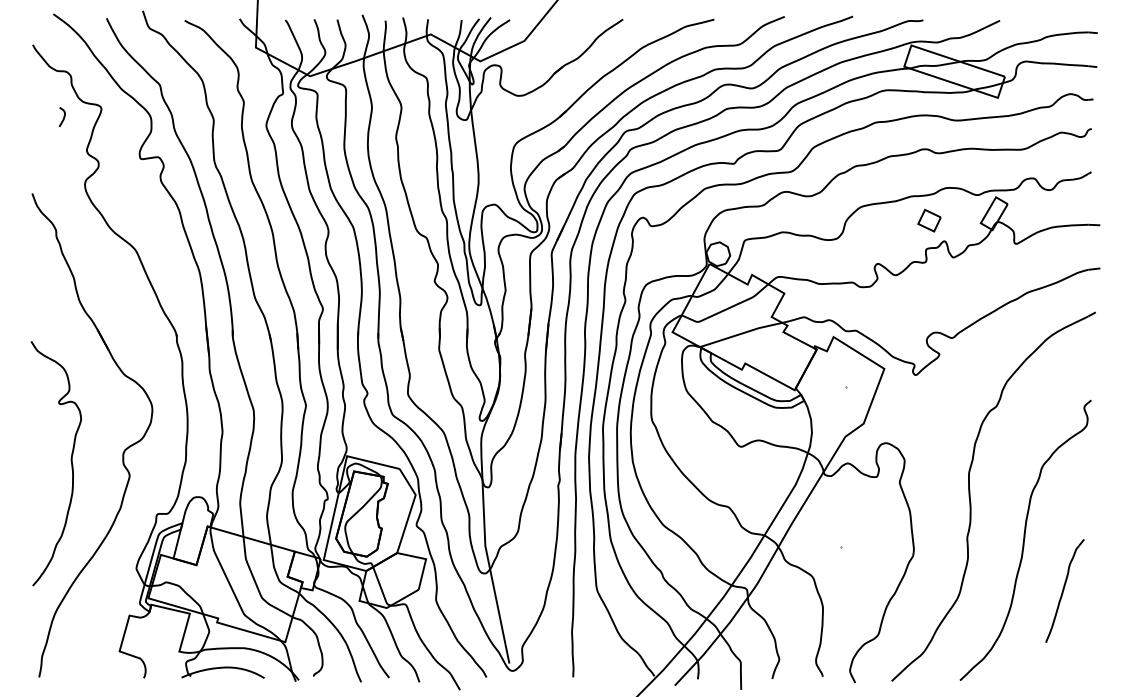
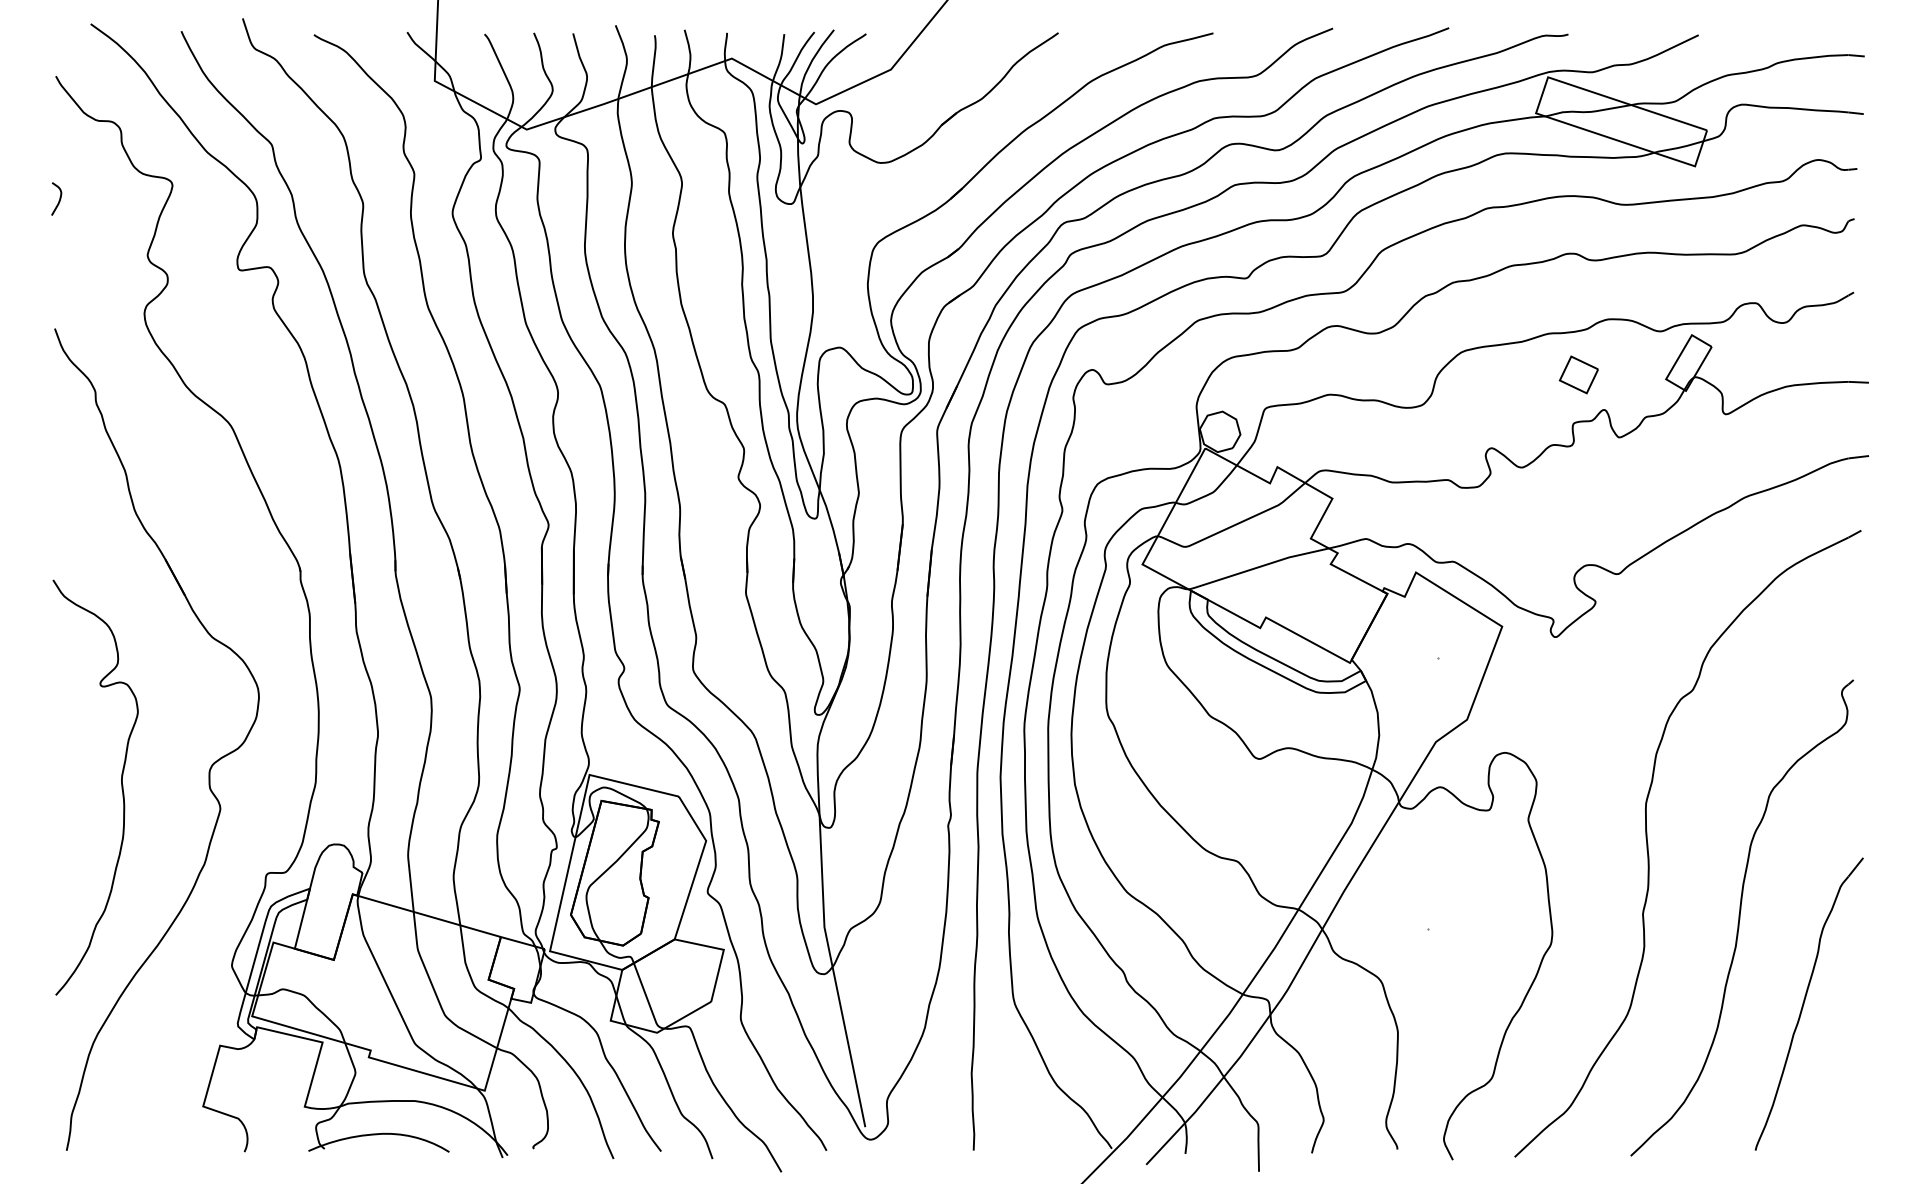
curve: (63, 116) -> (58, 197), moved
part: (1064, 590) -> (1808, 1003), size x1.67

